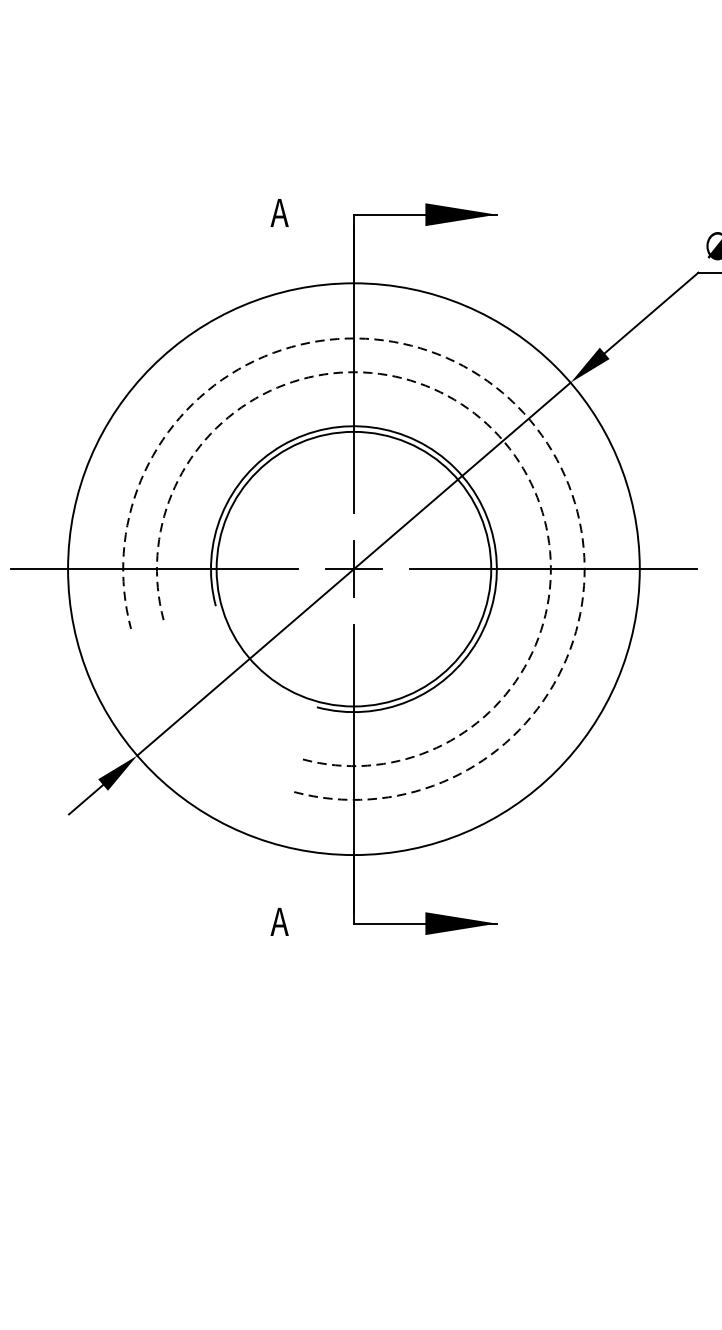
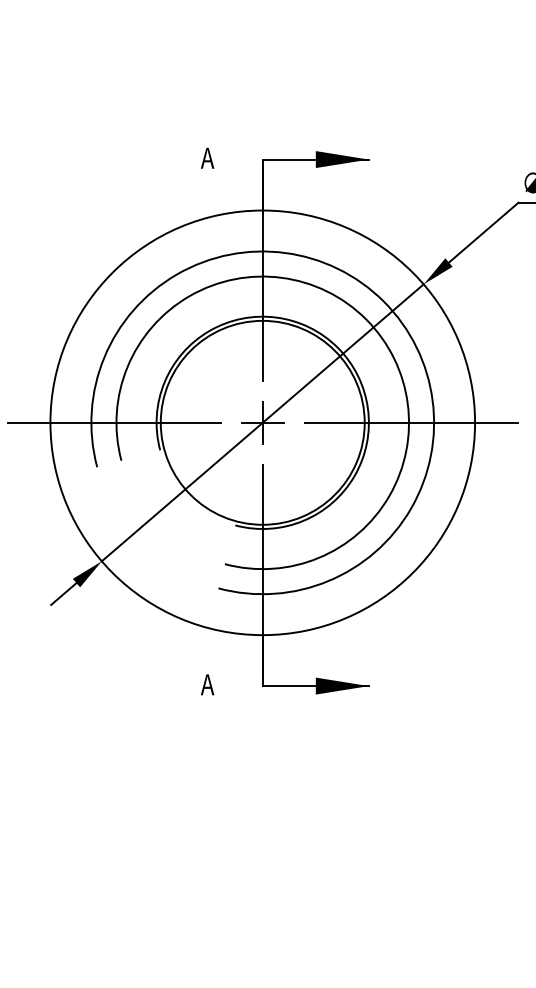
arc: (516, 405) -> (383, 301), dashed -> solid
arc: (493, 430) -> (366, 319), dashed -> solid

